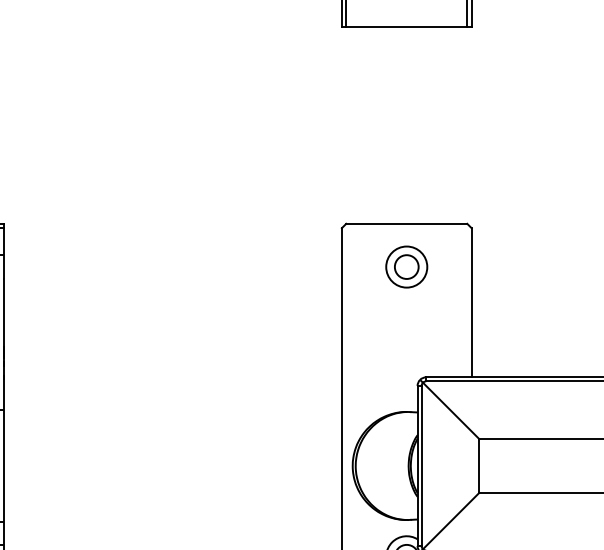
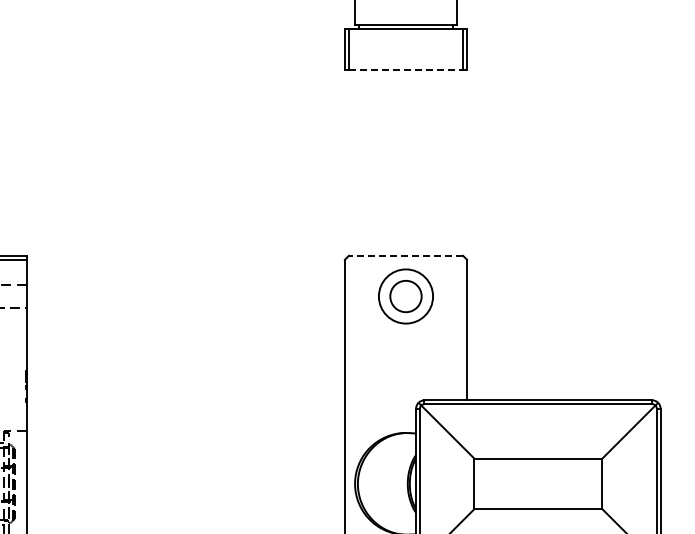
line: (407, 26) -> (406, 69), solid -> dashed
line: (406, 223) -> (405, 255), solid -> dashed
part: (406, 267) -> (405, 296), size x1.4

